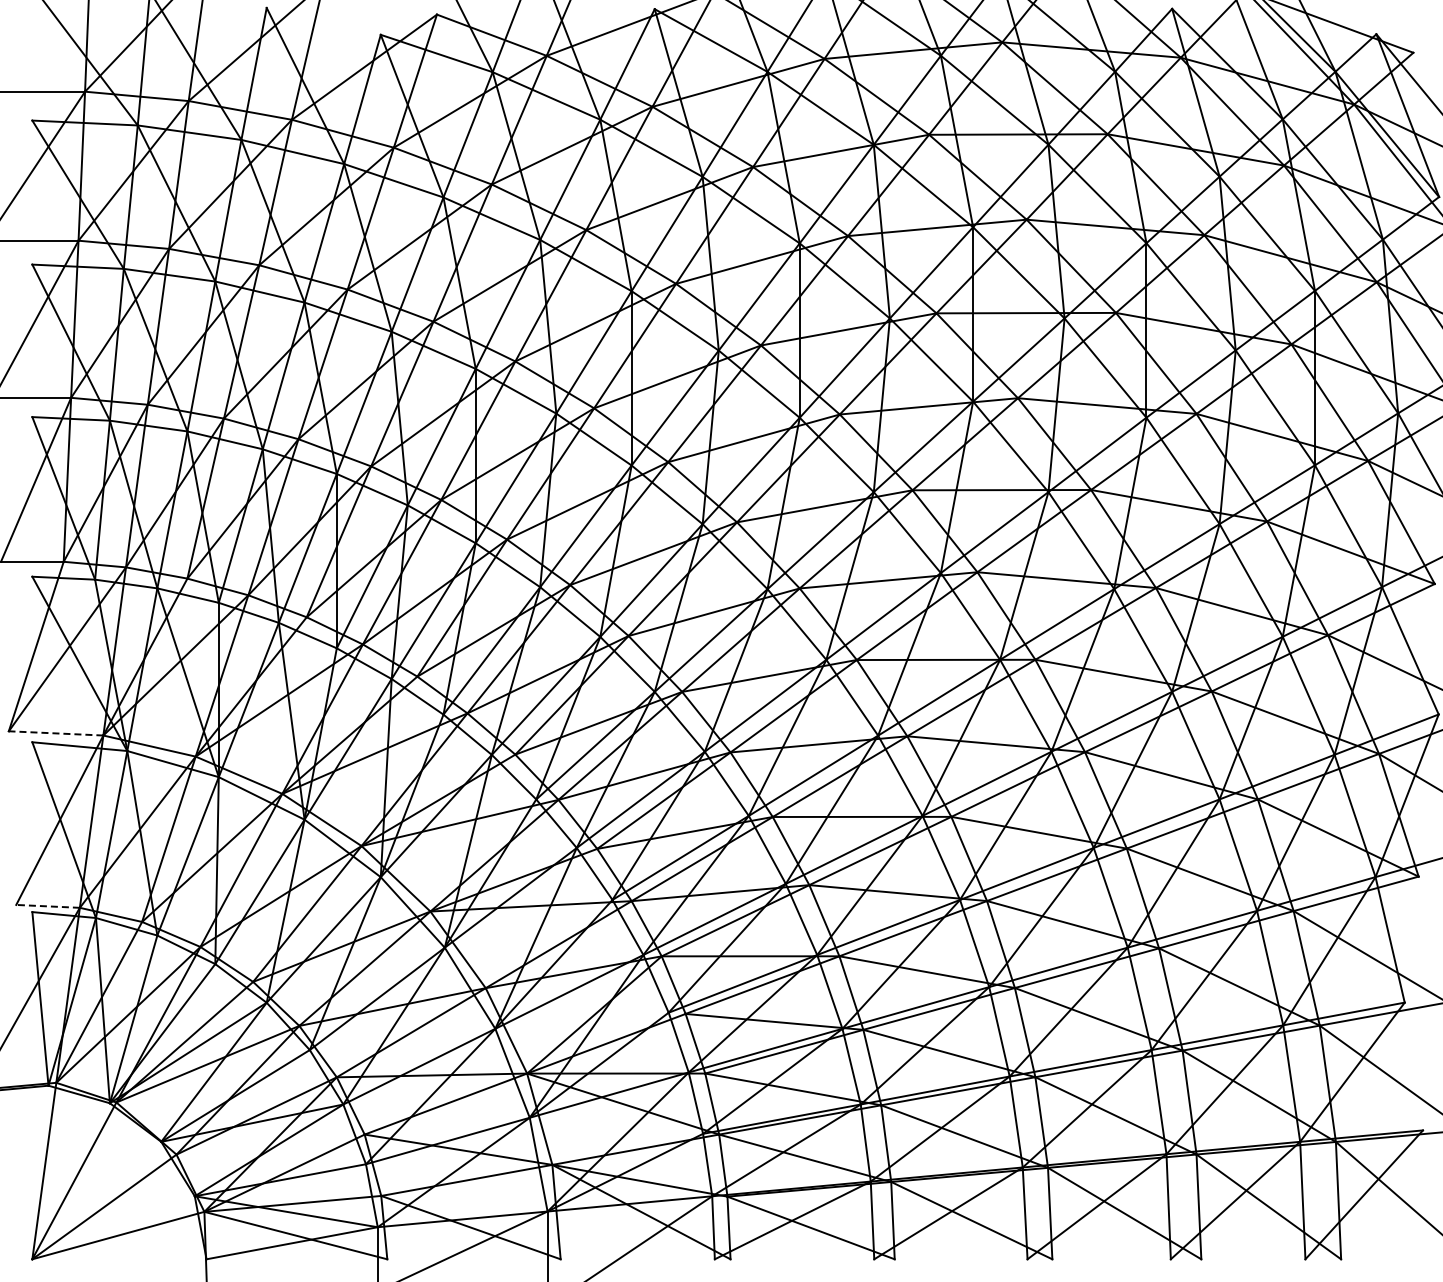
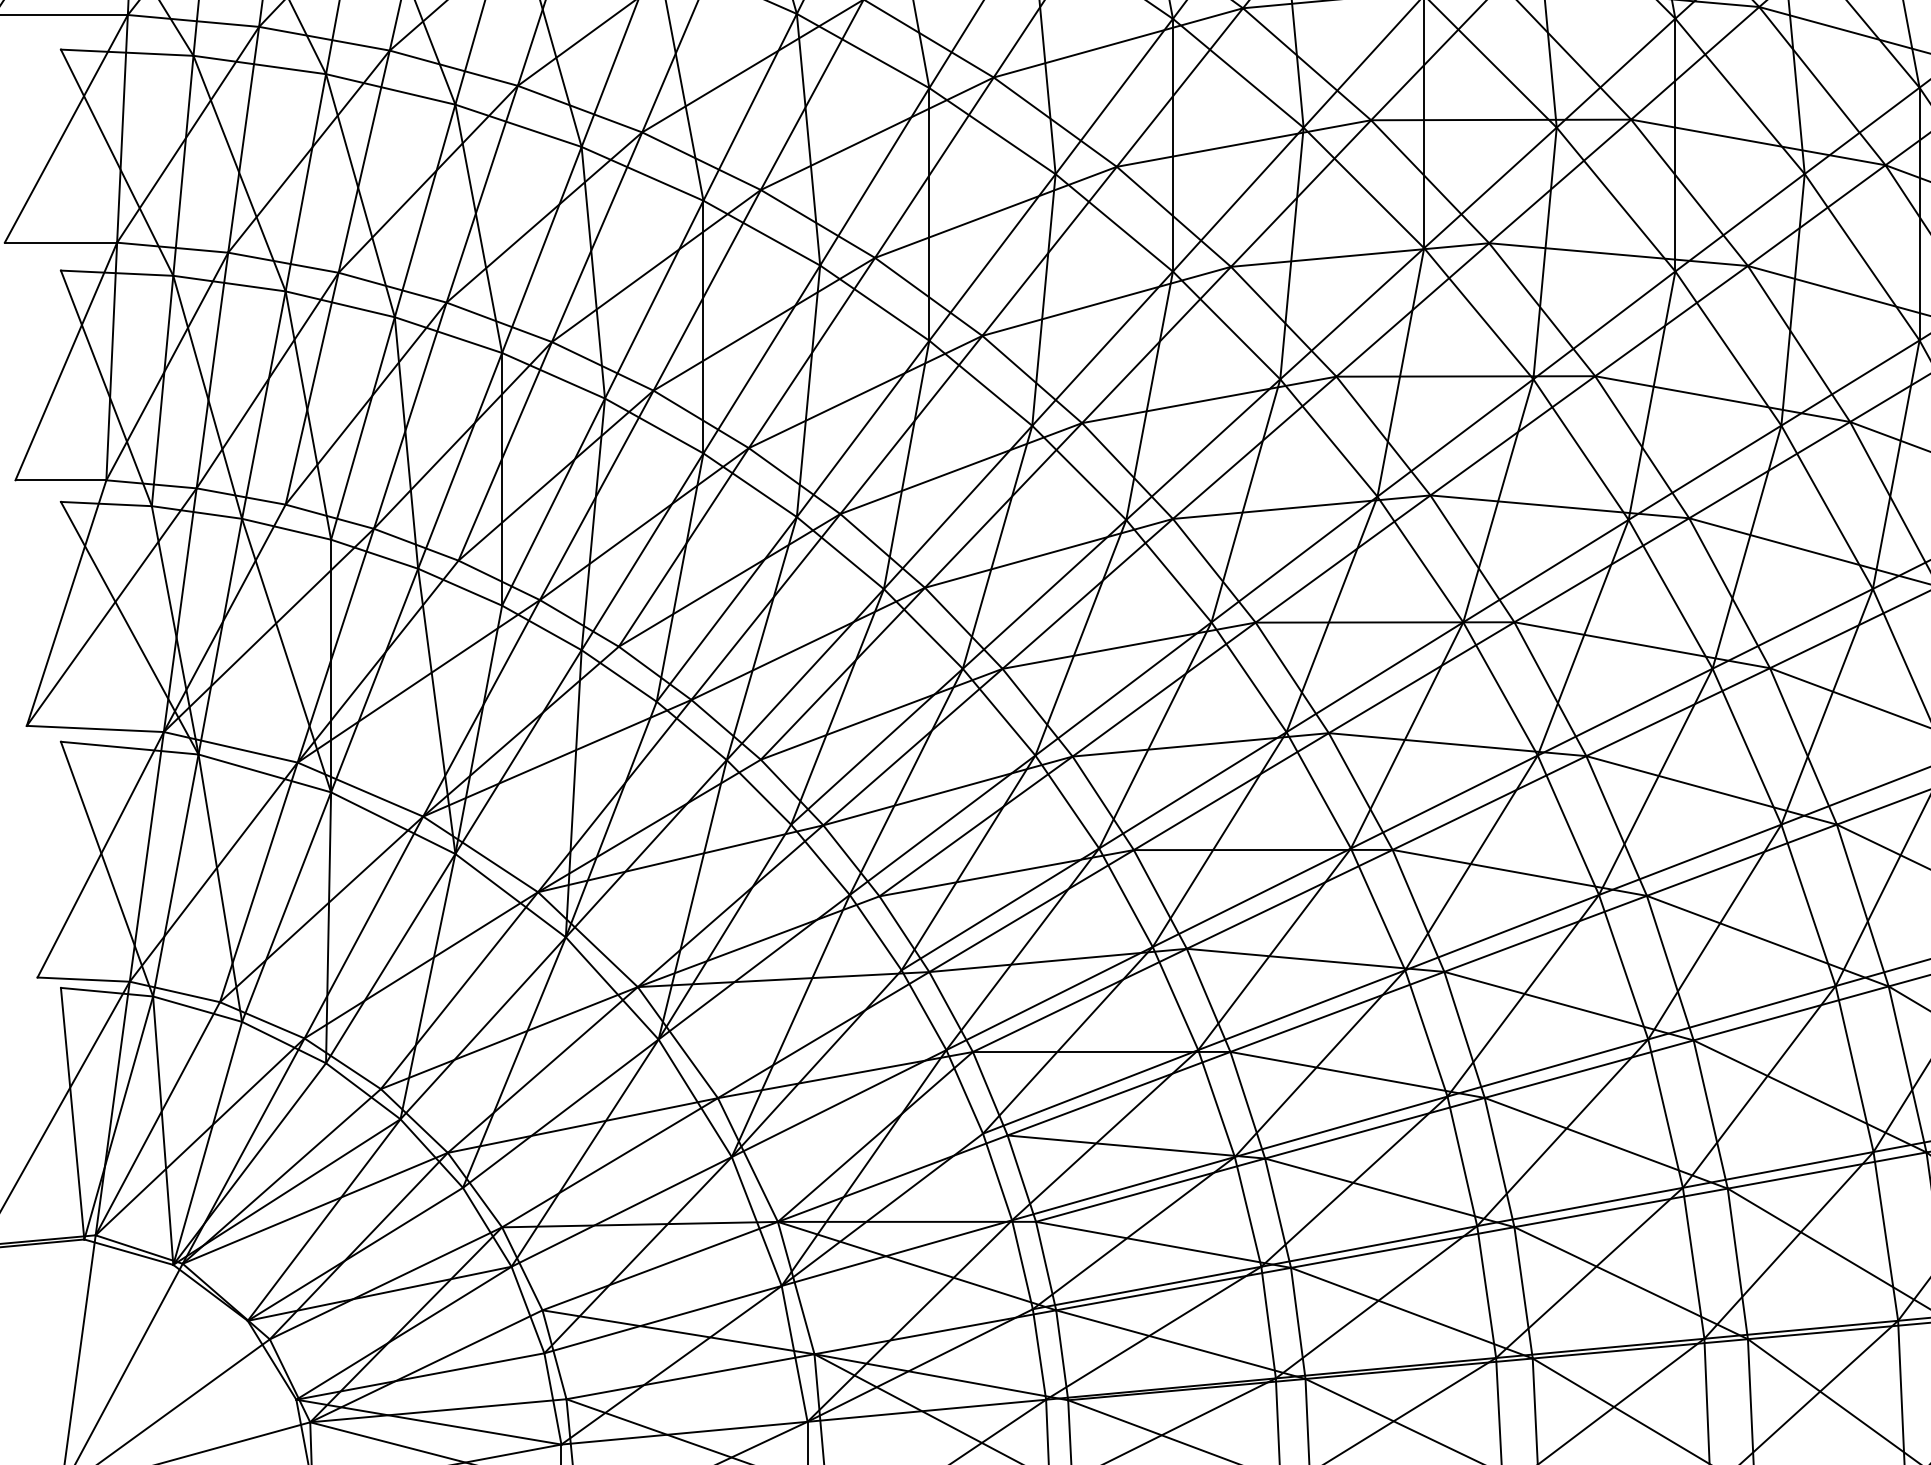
line: (55, 733) -> (94, 729), dashed -> solid
line: (48, 906) -> (84, 979), dashed -> solid

